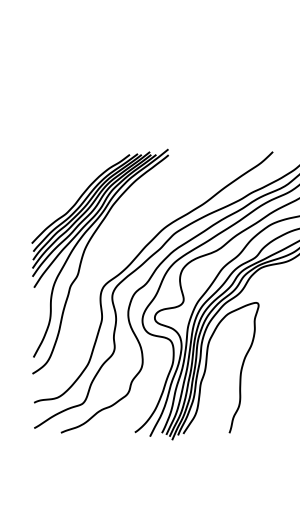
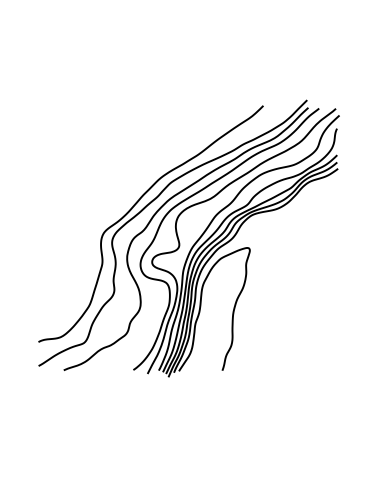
part: (82, 259) -> (84, 207), removed

